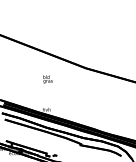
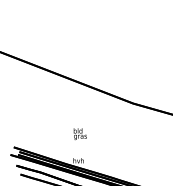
text: (47, 79) -> (79, 134), moved

